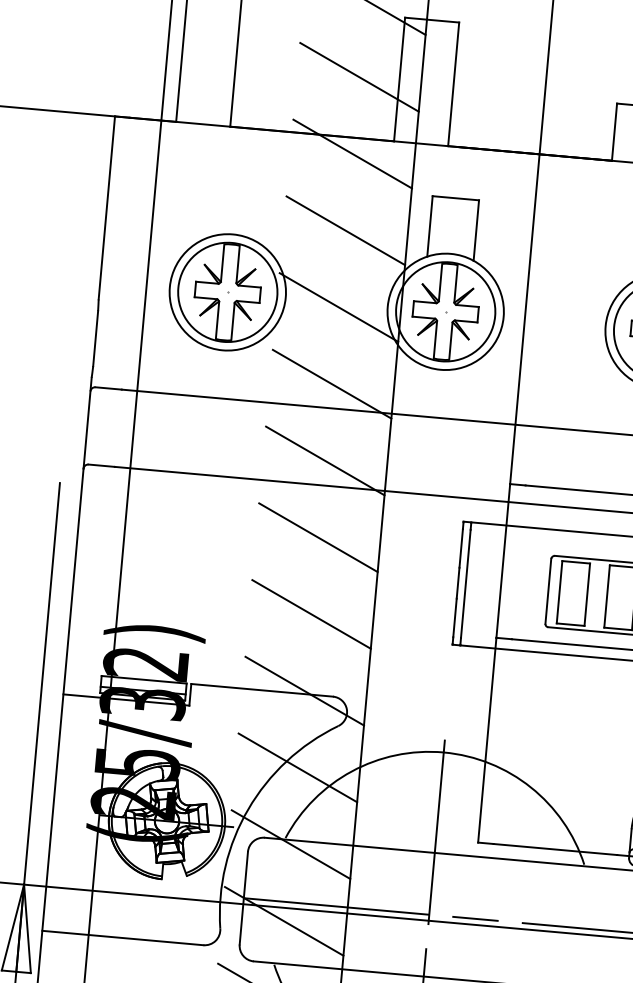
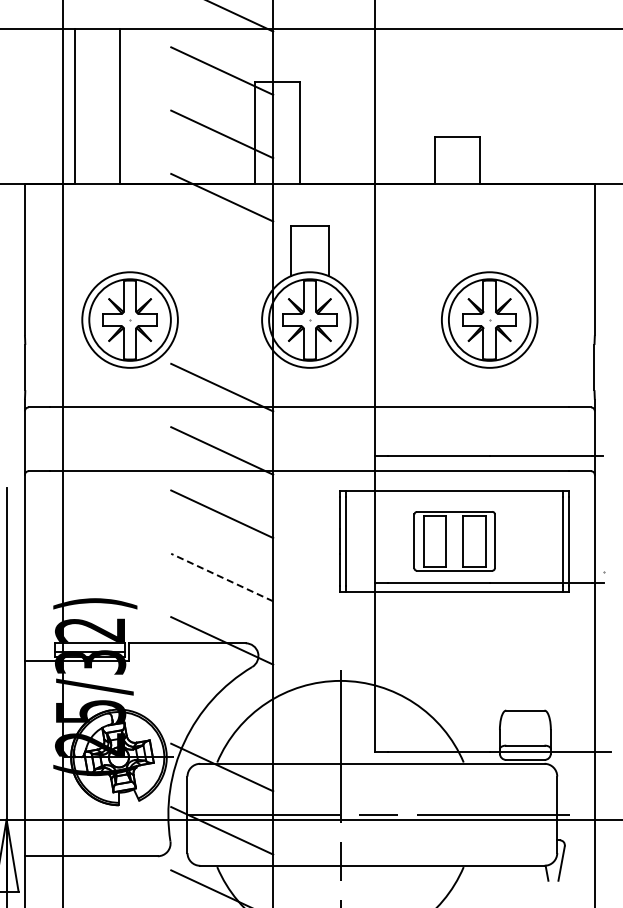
line: (346, 230) -> (222, 260), removed
line: (339, 307) -> (222, 324), removed
line: (310, 614) -> (221, 577), solid -> dashed
line: (298, 767) -> (222, 703), removed

